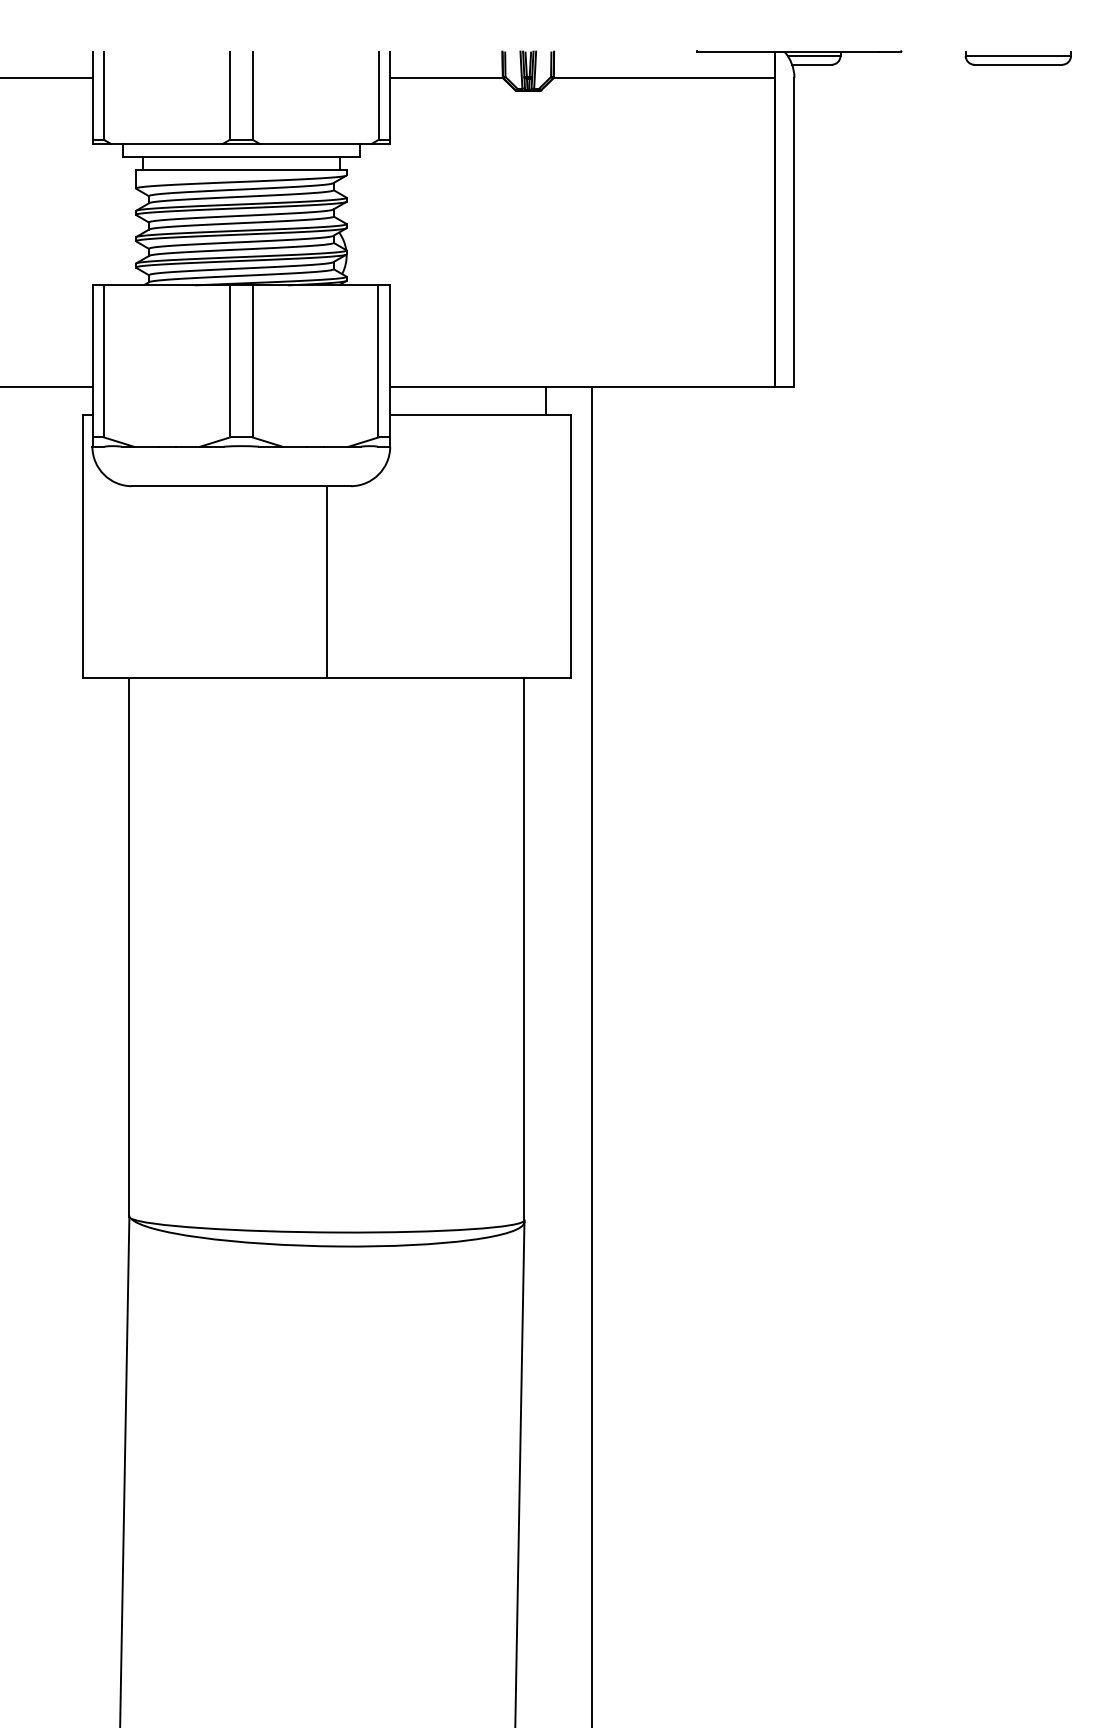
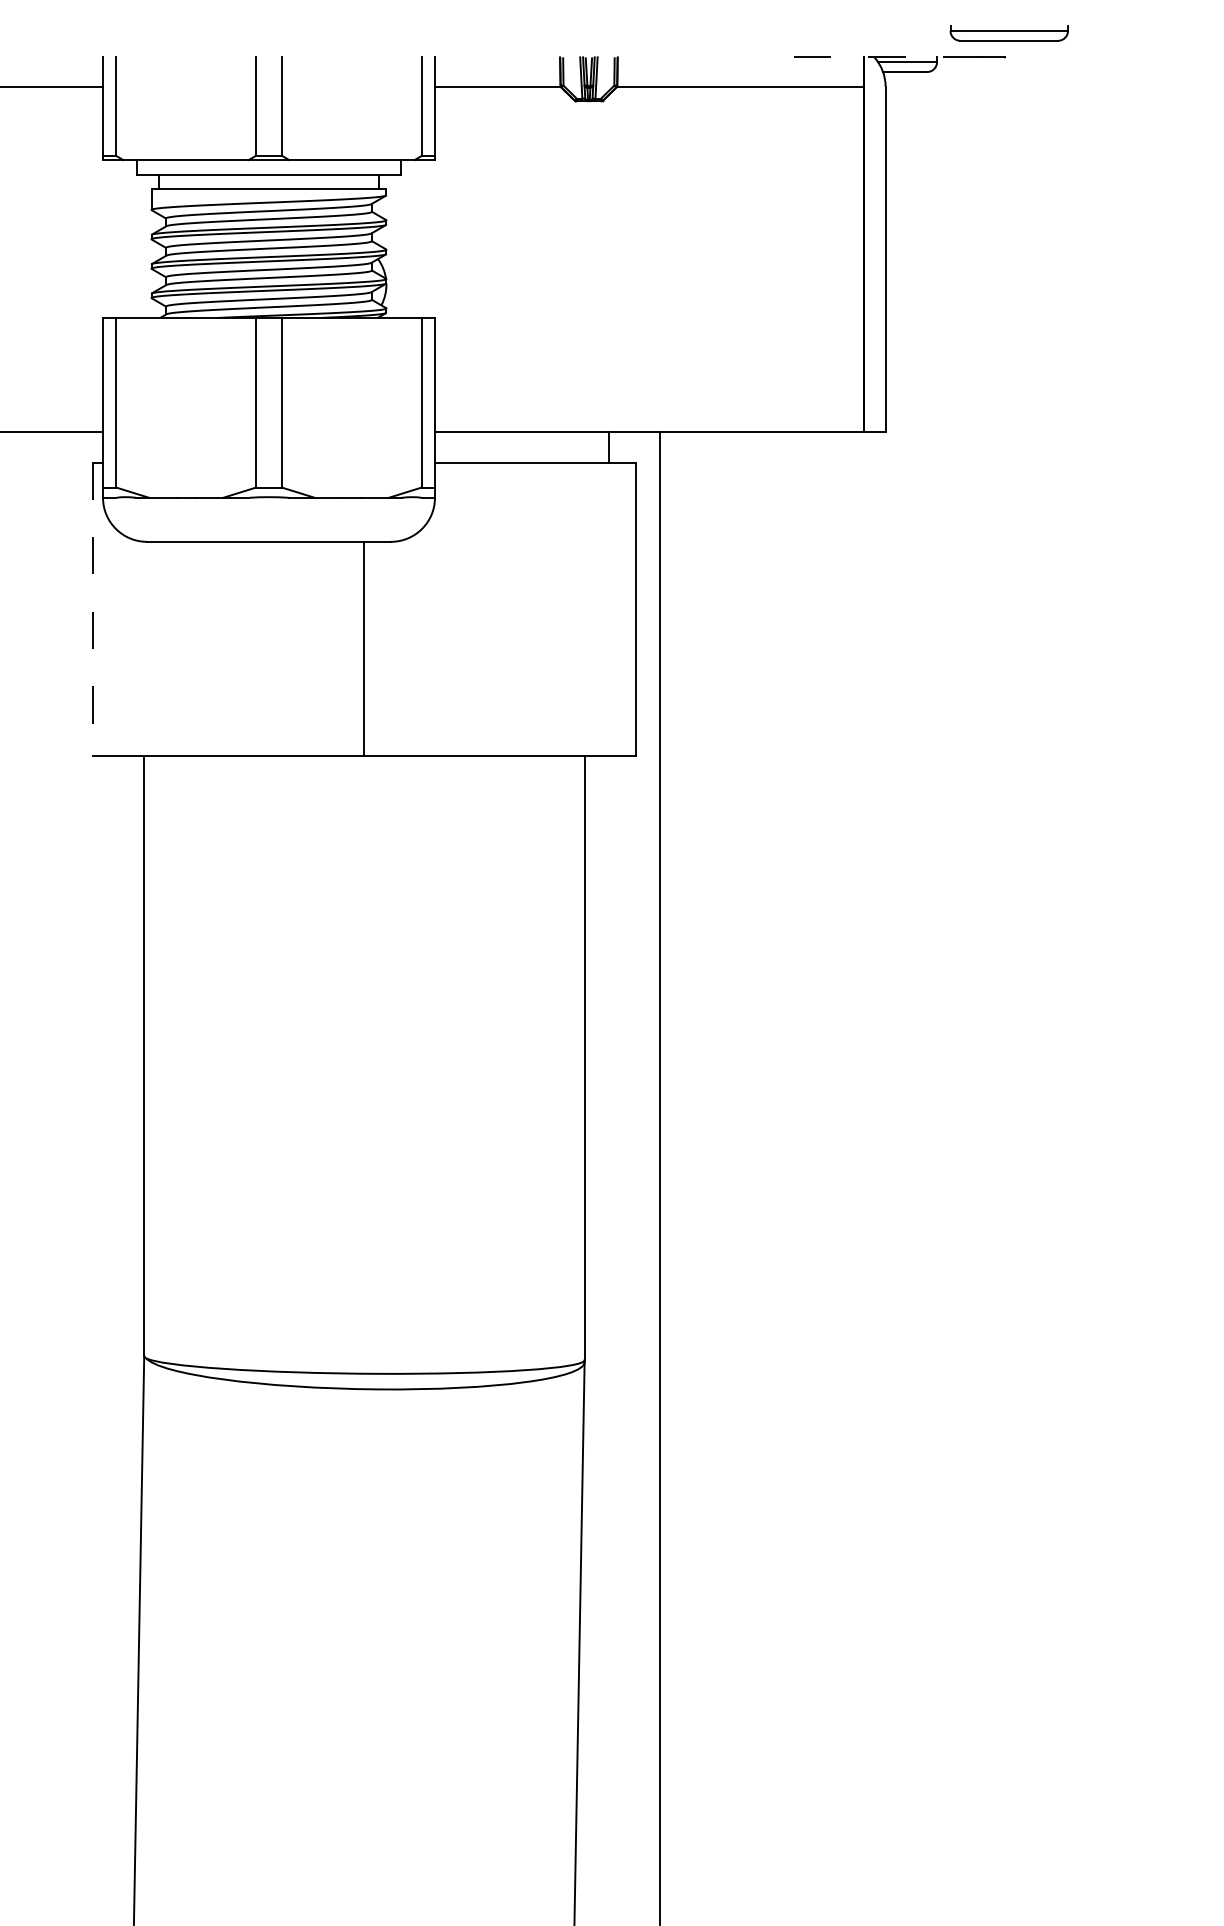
line: (787, 51) -> (877, 57), solid -> dashed
part: (1017, 58) -> (1008, 33), moved
line: (83, 546) -> (93, 609), solid -> dashed

